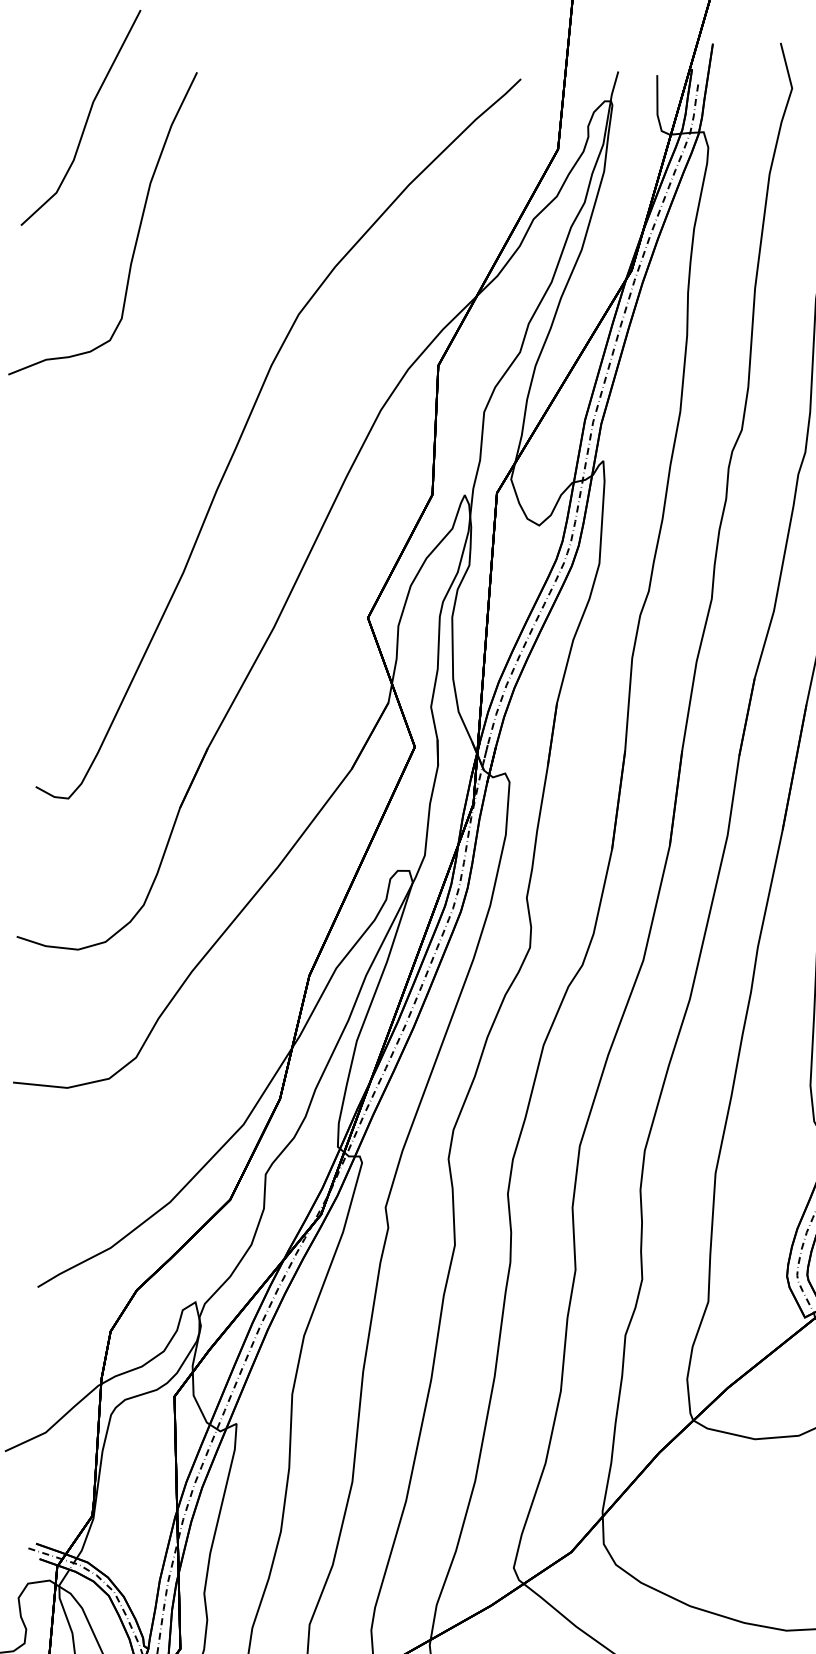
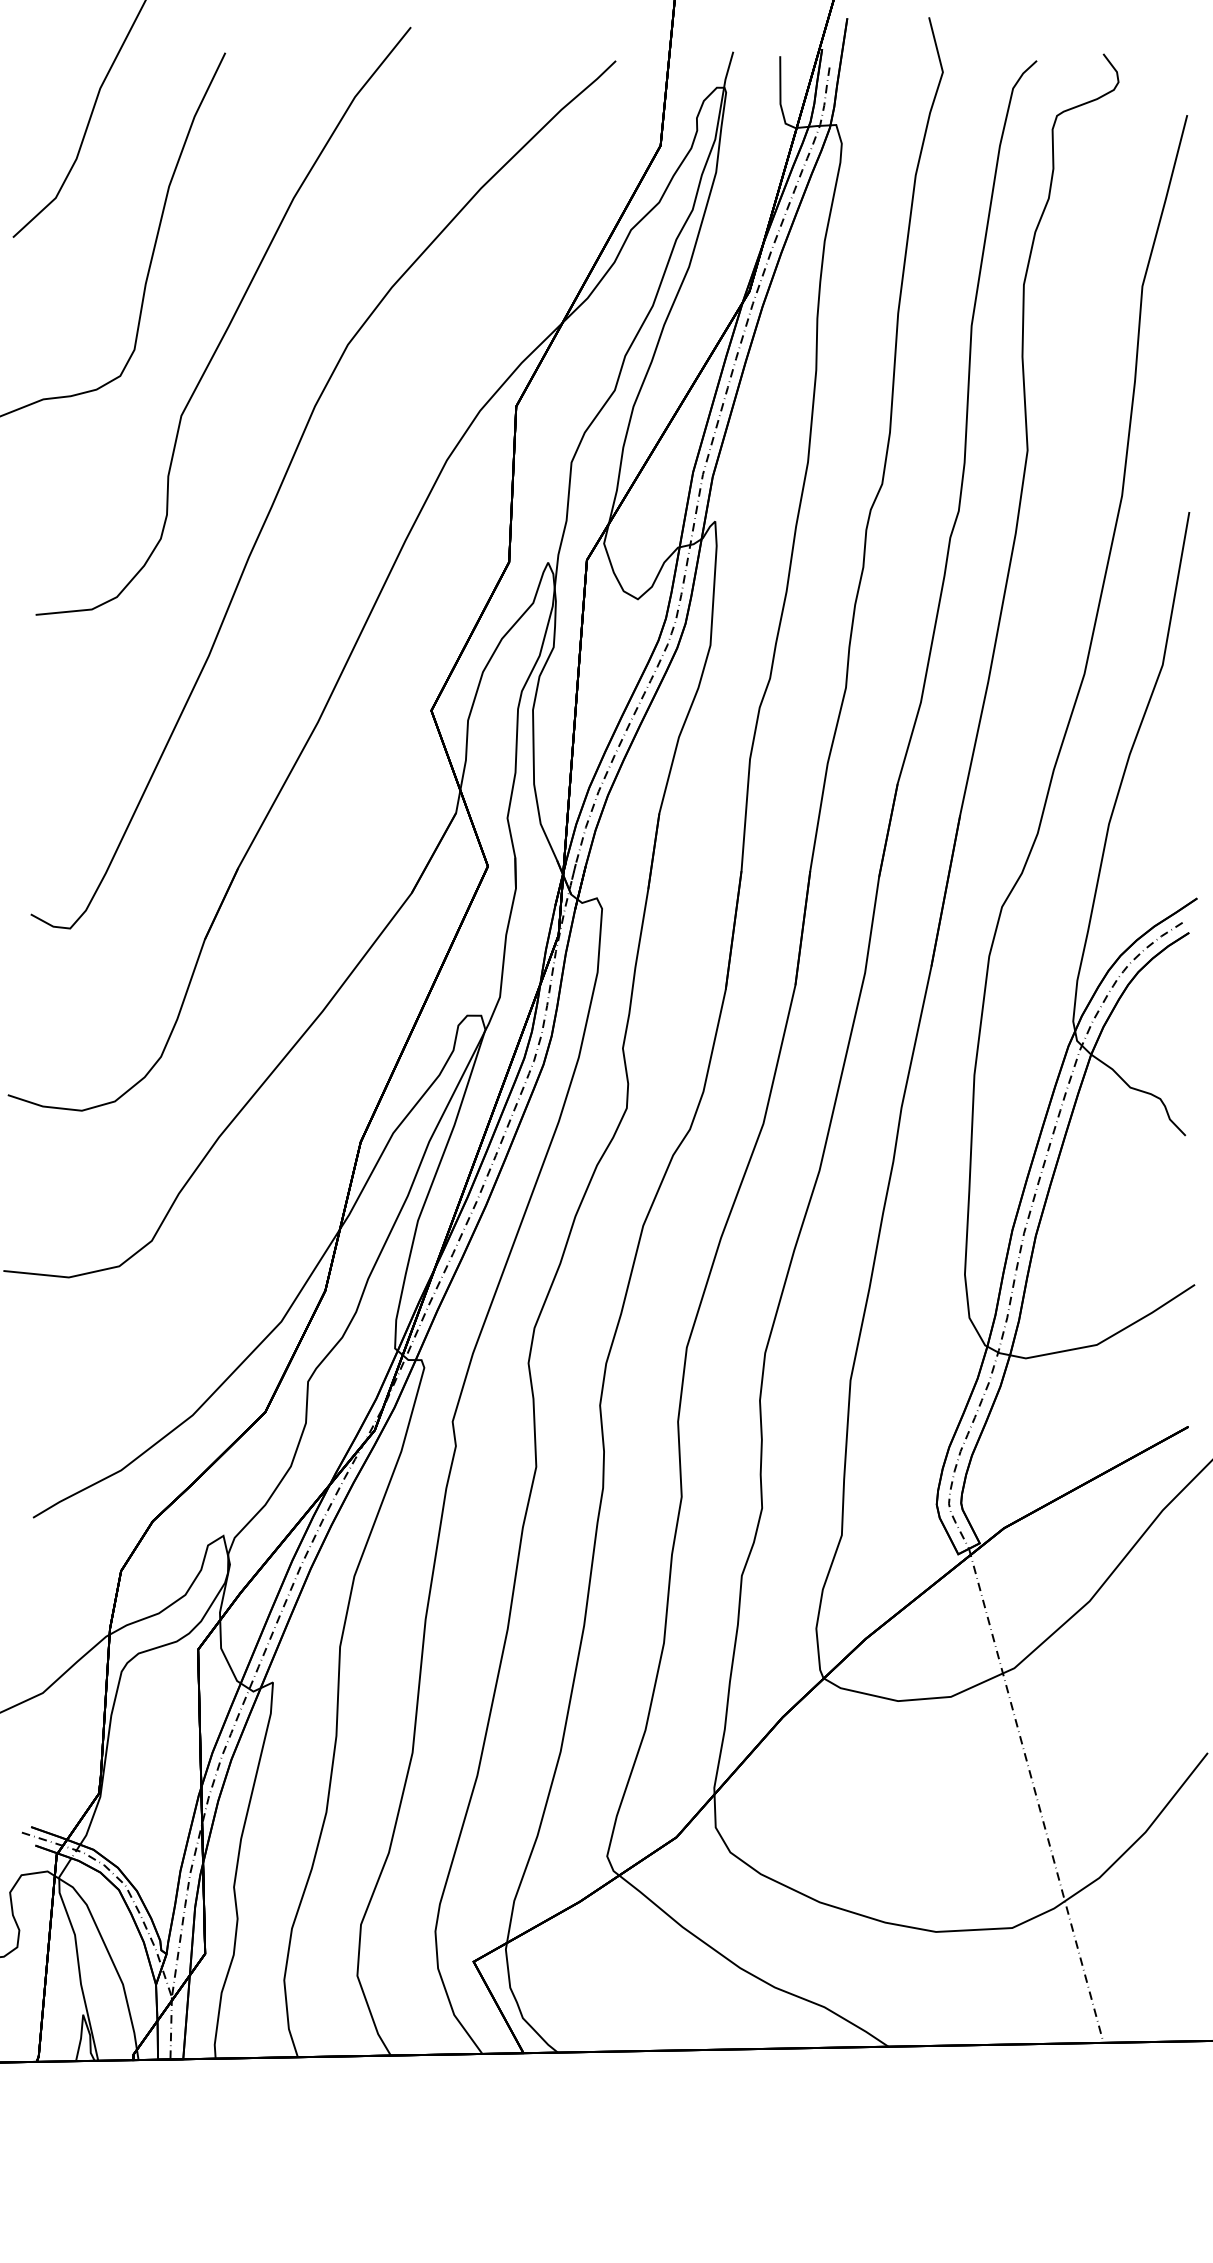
curve: (200, 295) -> (229, 322), added

